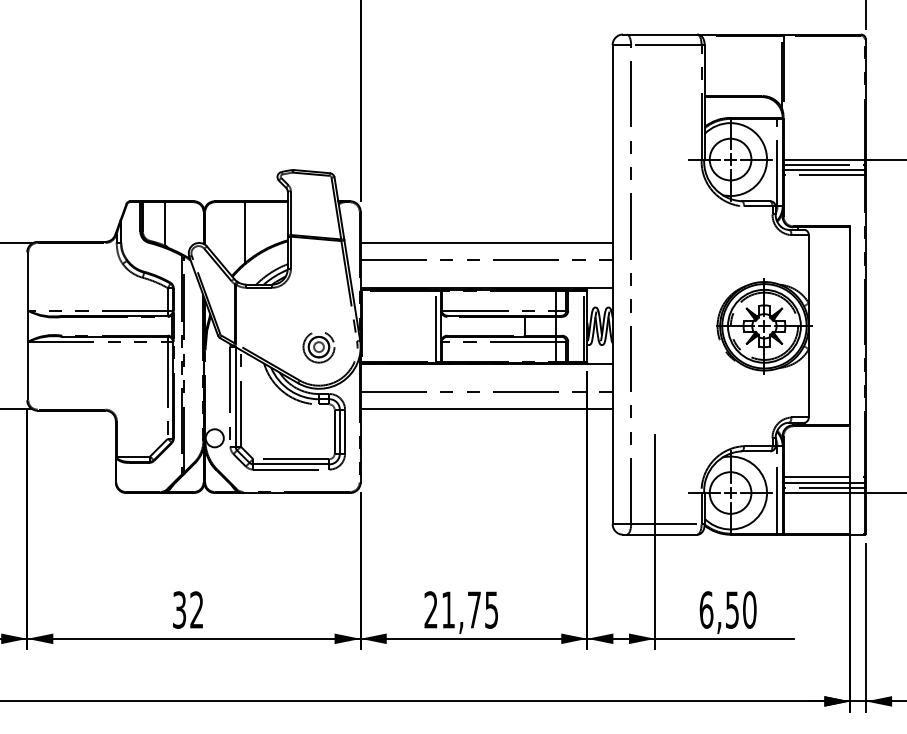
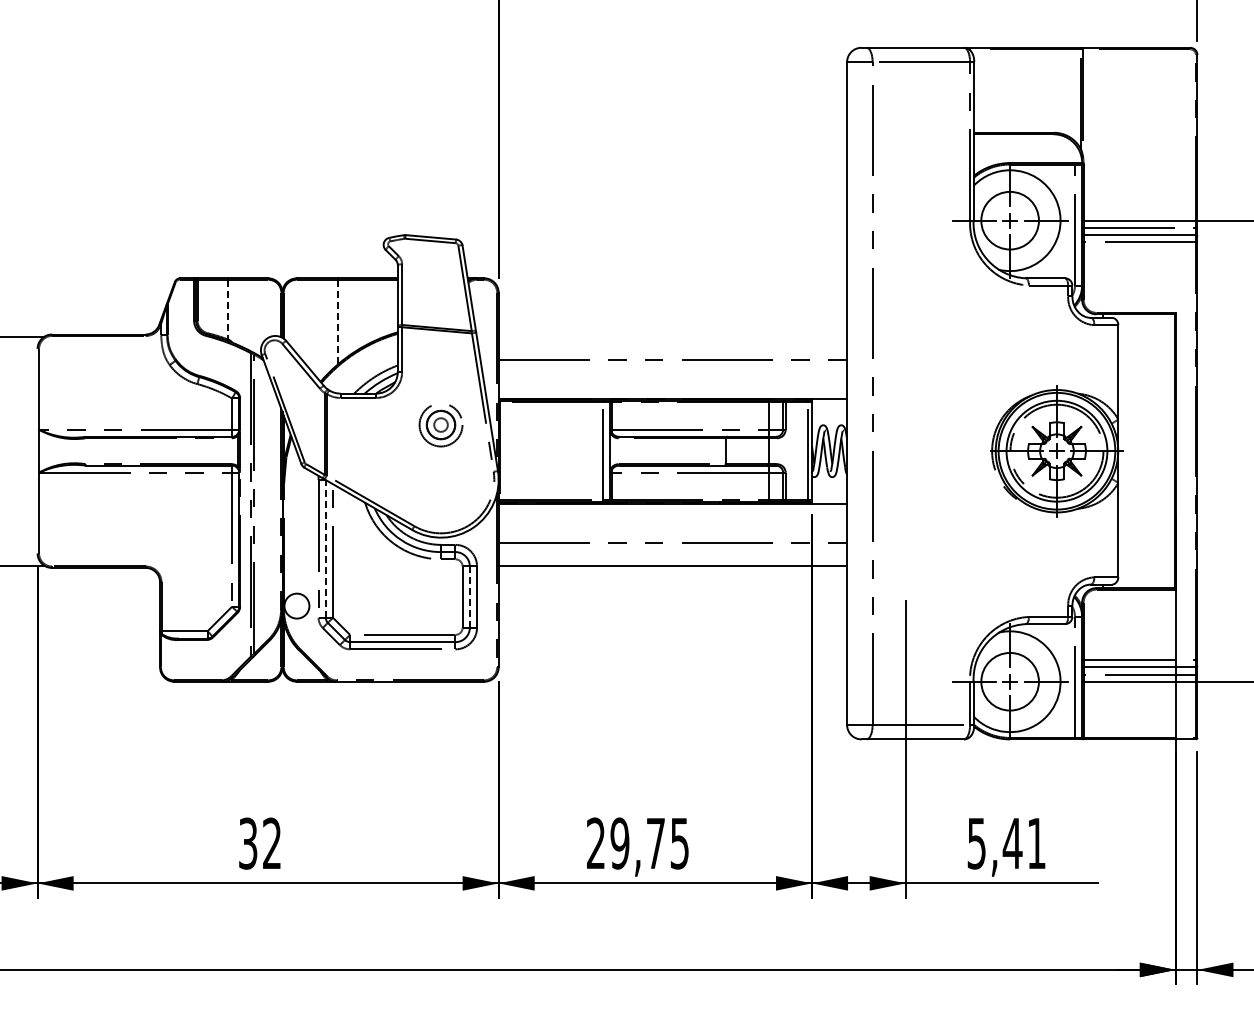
line: (165, 223) -> (228, 309), solid -> dashed
line: (244, 232) -> (338, 321), solid -> dashed
line: (486, 243) -> (672, 336), removed
part: (318, 347) -> (440, 425), moved
line: (235, 396) -> (325, 548), solid -> dashed
line: (339, 432) -> (469, 597), solid -> dashed
text: (448, 609) -> (619, 843), 21,75 -> 29,75
text: (727, 609) -> (1006, 843), 6,50 -> 5,41

